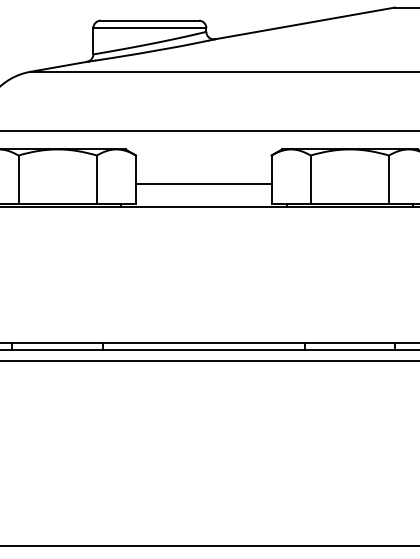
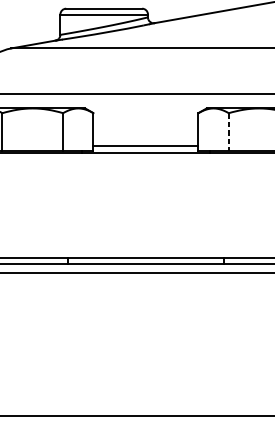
line: (310, 180) -> (228, 132), solid -> dashed
line: (203, 184) -> (145, 146), moved

